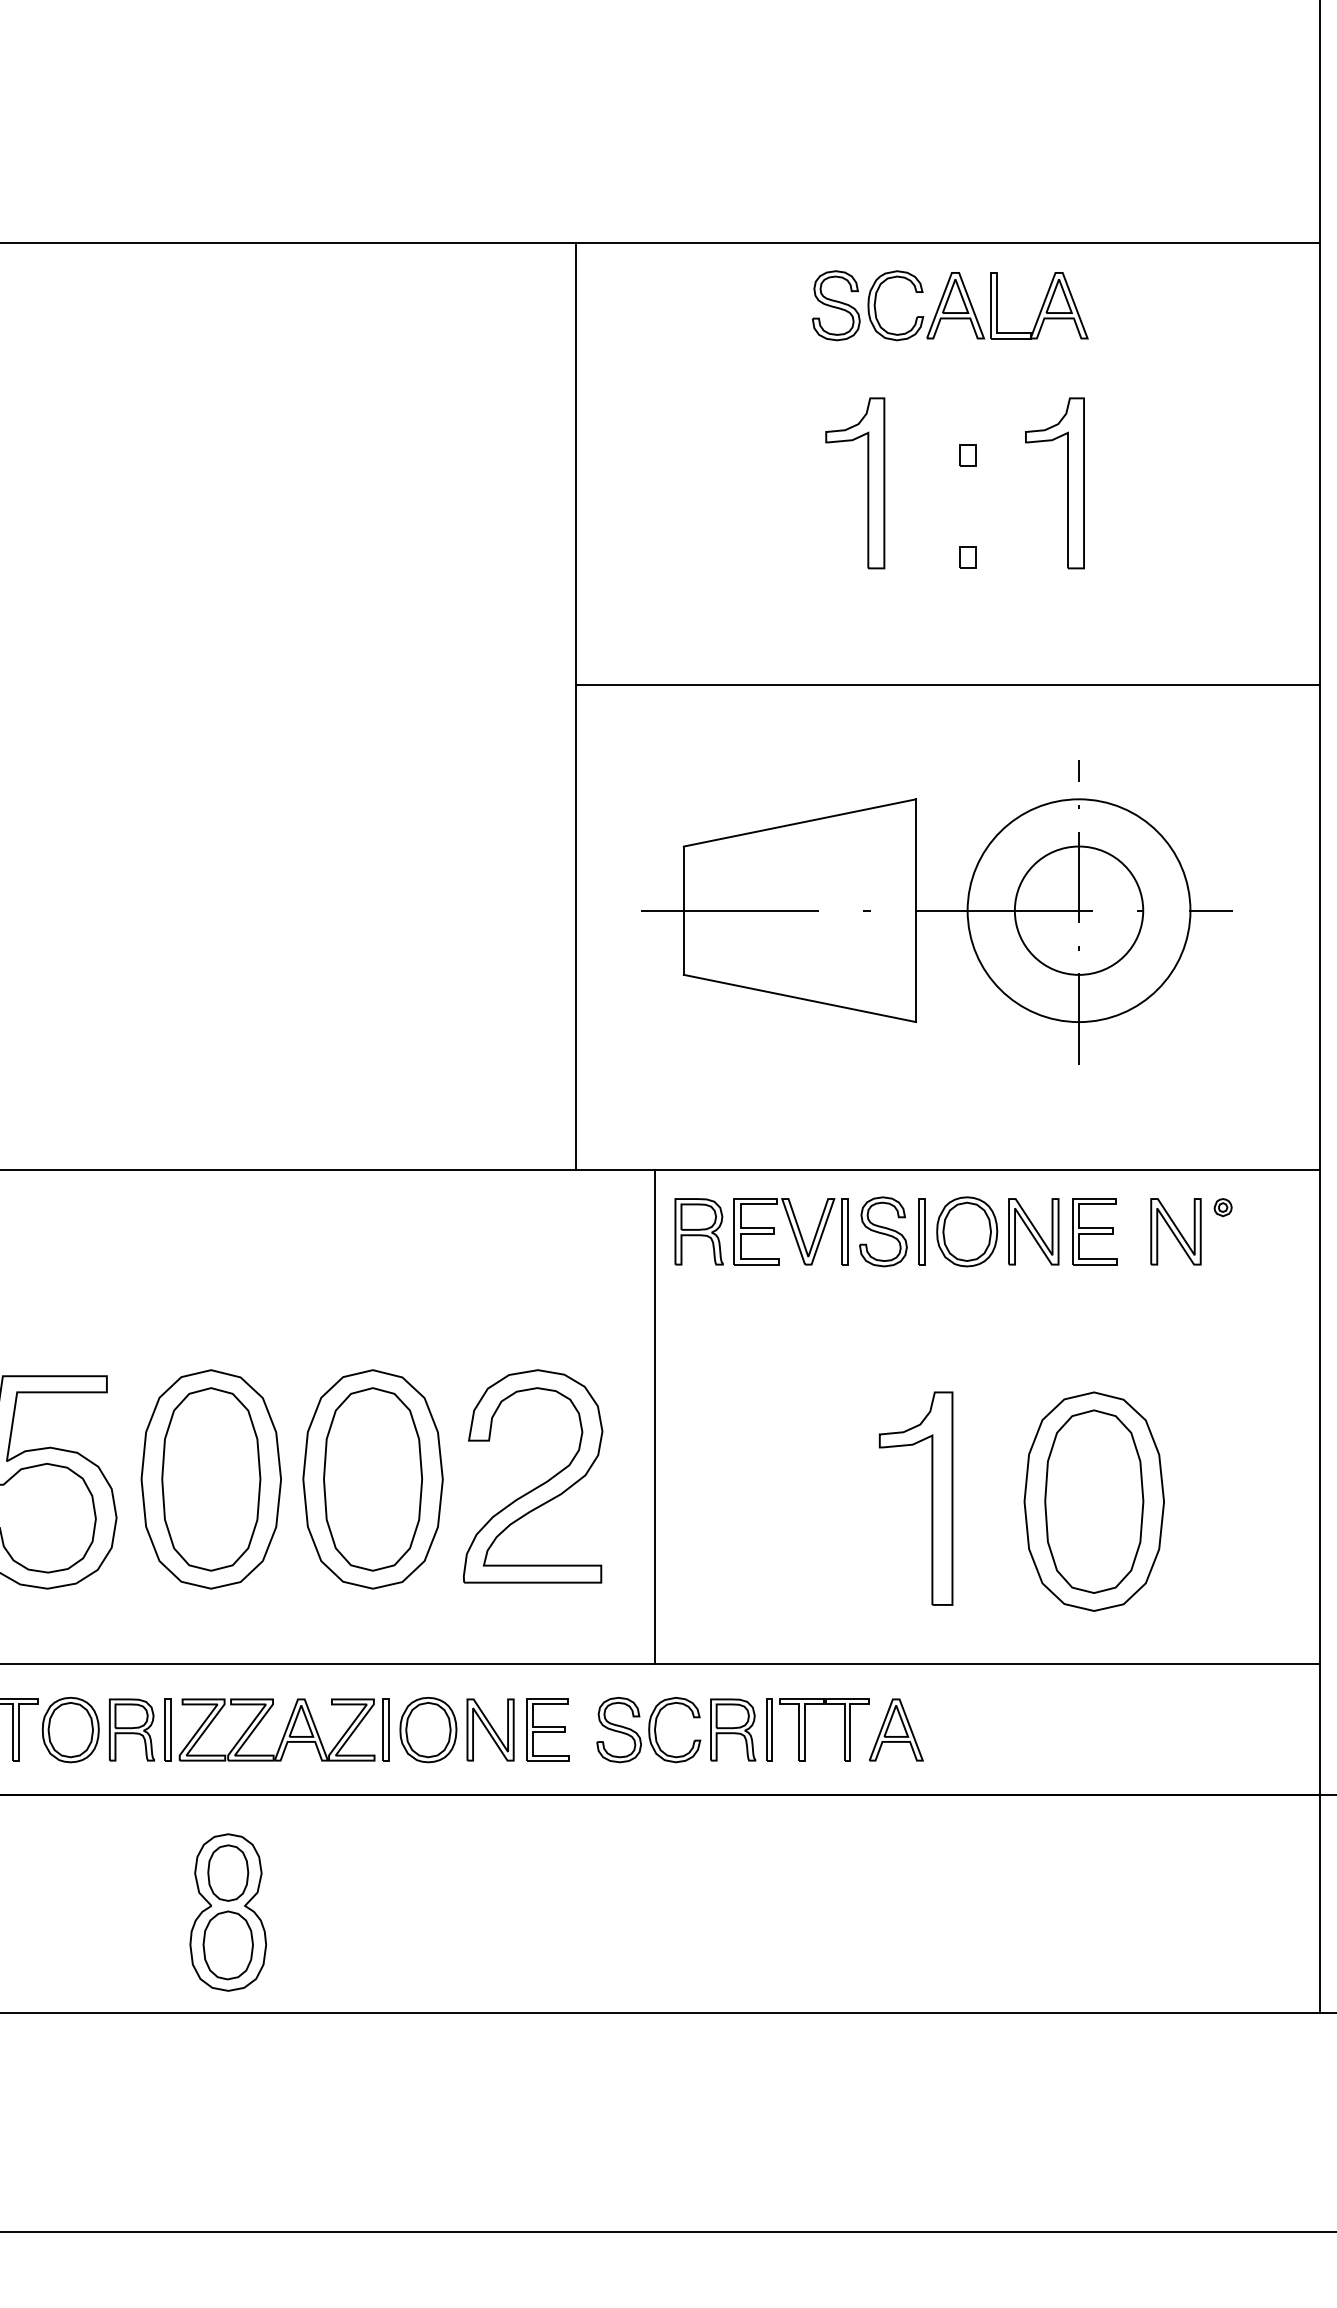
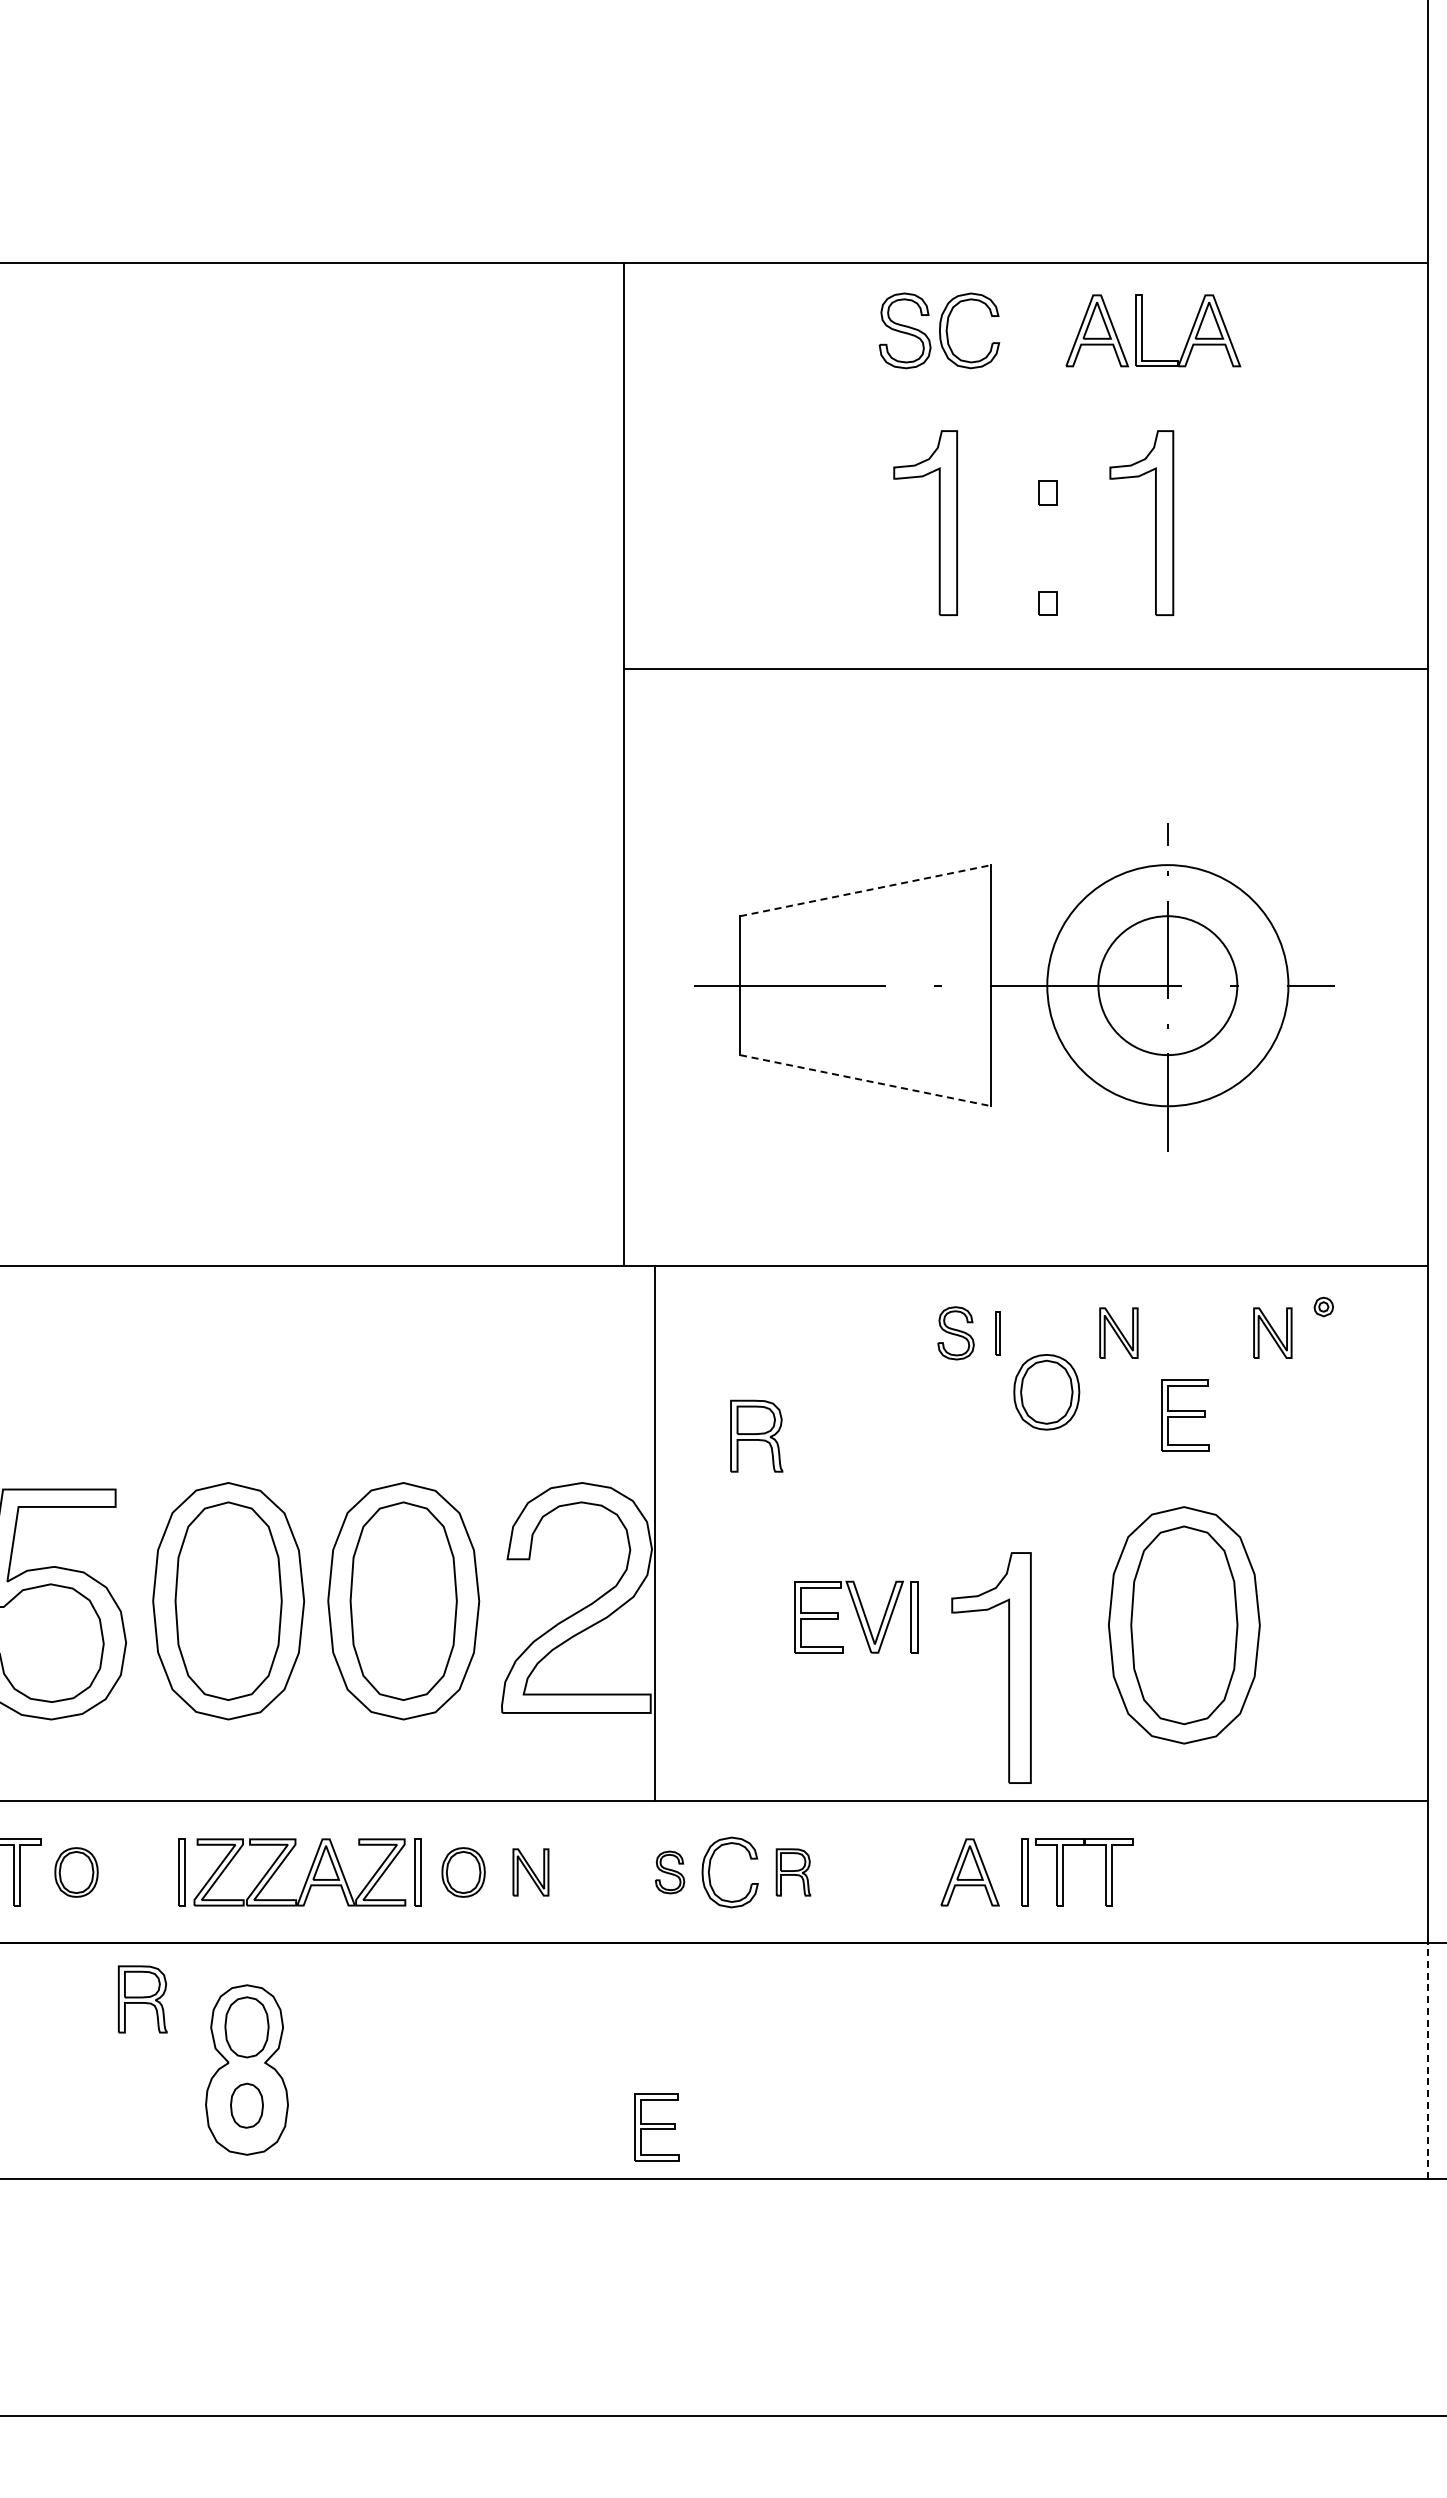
part: (997, 305) -> (1142, 330), moved
line: (947, 685) -> (1025, 669), moved
line: (800, 822) -> (866, 890), solid -> dashed
line: (800, 998) -> (866, 1080), solid -> dashed
part: (698, 1231) -> (756, 1435), moved
part: (791, 1231) -> (856, 1616), moved
part: (1033, 1231) -> (1118, 1332), size x0.7
part: (1175, 1231) -> (1272, 1332), size x0.7
part: (882, 1232) -> (955, 1333), size x0.7
part: (921, 1232) -> (997, 1333), size x0.6
part: (966, 1232) -> (1046, 1392), moved
part: (1095, 1232) -> (1185, 1415), moved
line: (654, 1415) -> (654, 1532), moved
part: (931, 1498) -> (1008, 1667), moved
part: (70, 1730) -> (76, 1872), size x0.7
part: (131, 1730) -> (142, 1999), moved
part: (428, 1730) -> (463, 1872), size x0.7
part: (490, 1730) -> (530, 1872), size x0.7
part: (547, 1730) -> (656, 2127), moved
part: (618, 1730) -> (669, 1872), size x0.6
part: (733, 1730) -> (793, 1872), size x0.7
part: (805, 1730) -> (1063, 1872), moved
line: (1319, 1903) -> (1428, 2060), solid -> dashed
part: (227, 1945) -> (246, 2105), size x0.6

